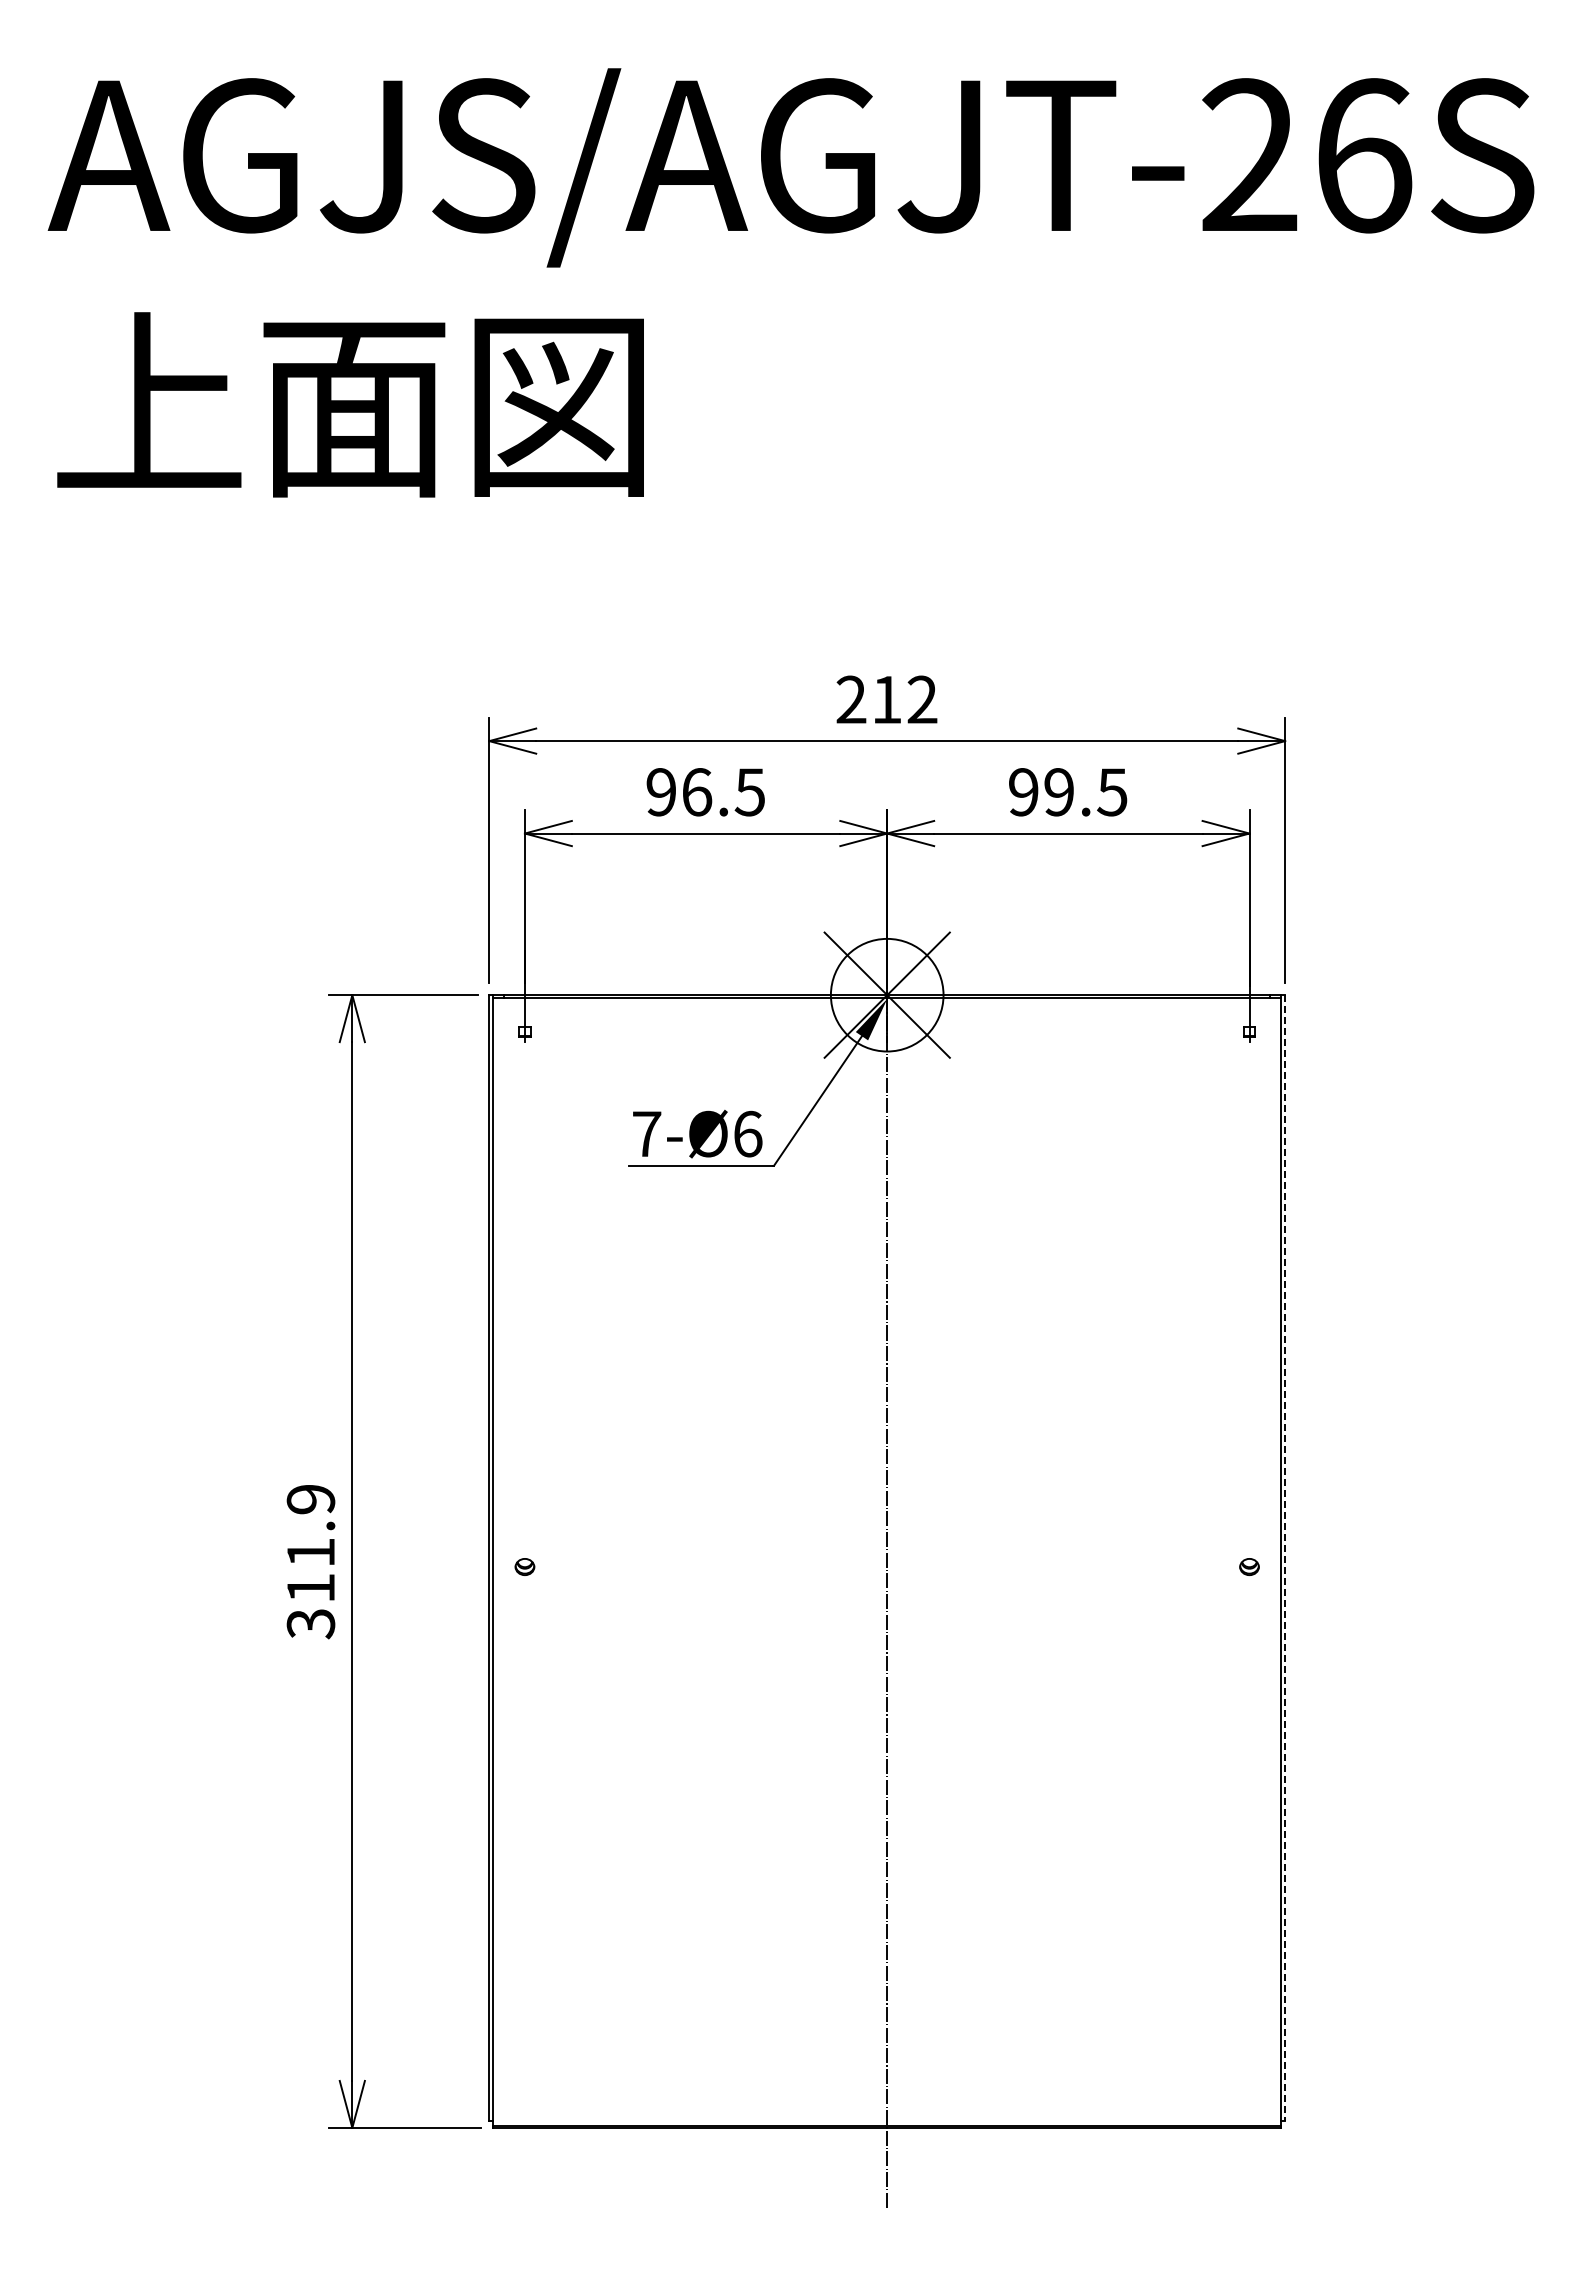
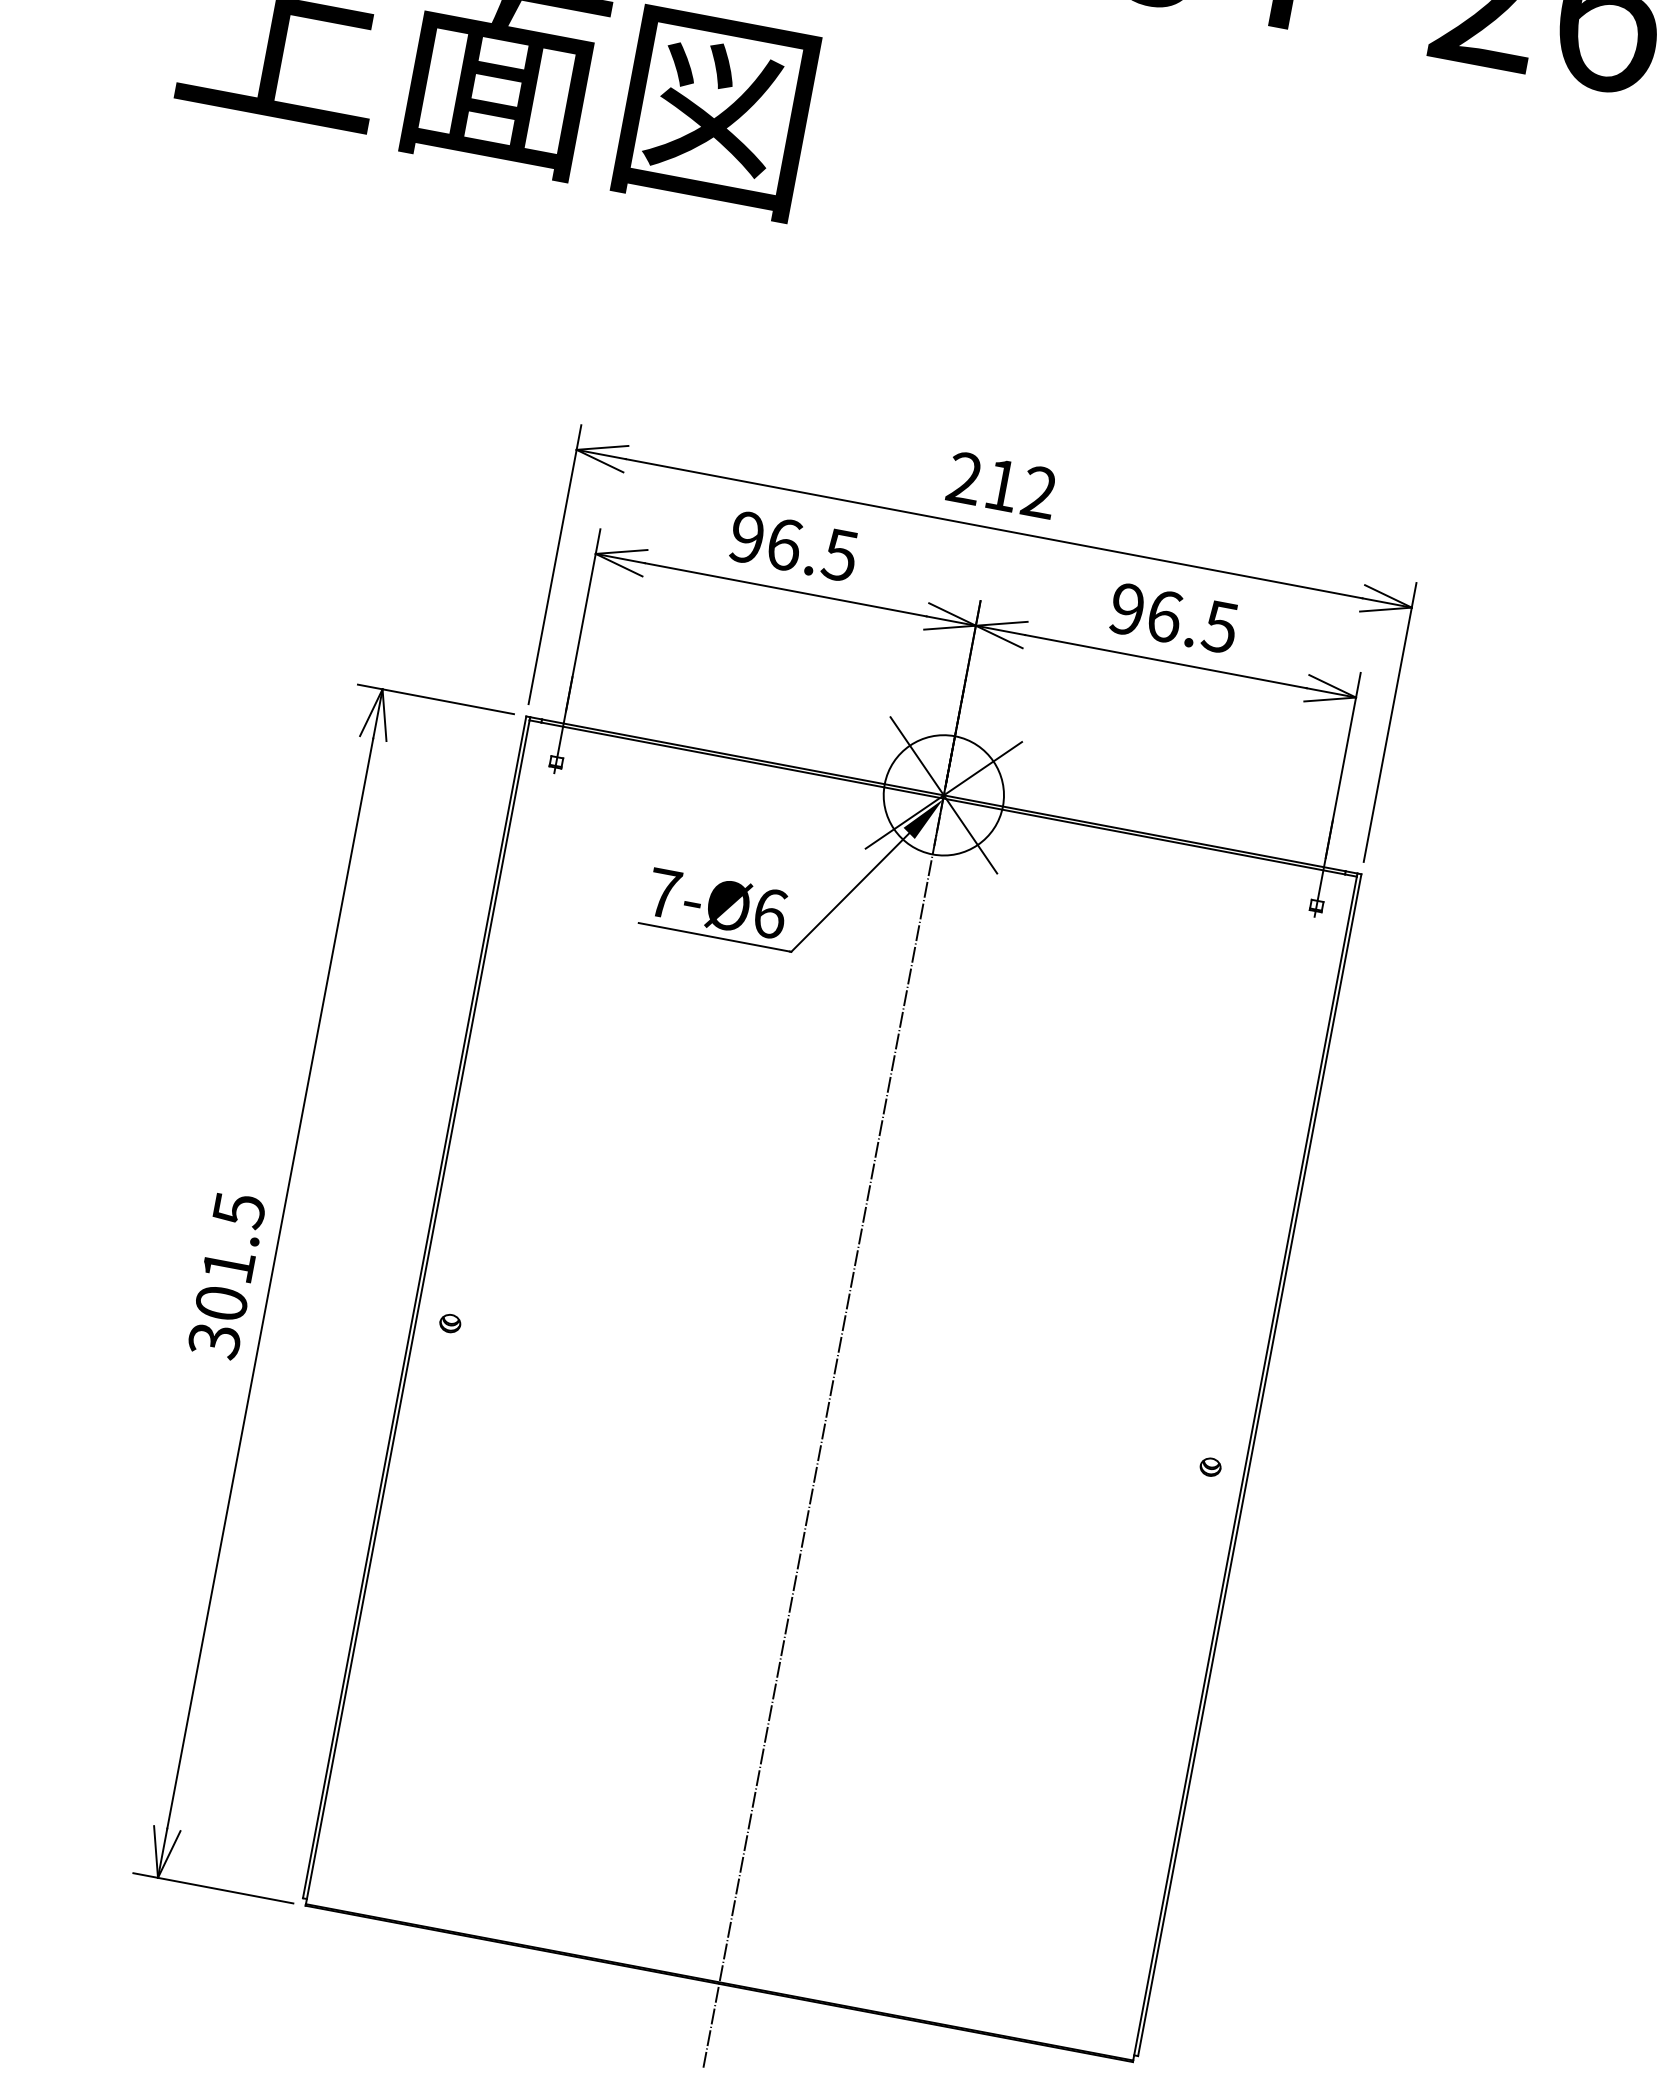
text: (1059, 792) -> (1164, 616), 99.5 -> 96.5
text: (310, 1543) -> (229, 1256), 311.9 -> 301.5
line: (1285, 1558) -> (1250, 1465), dashed -> solid

